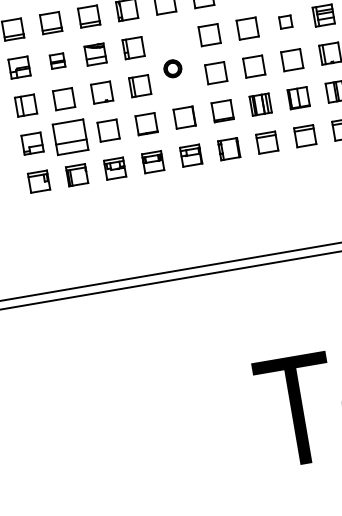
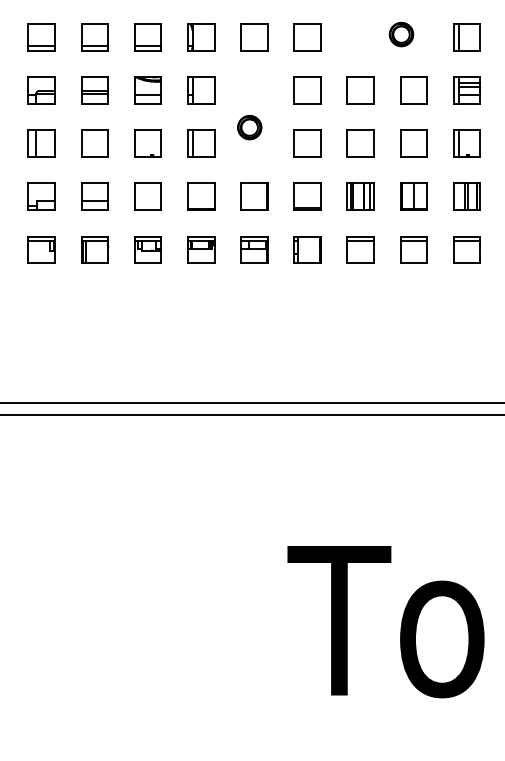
part: (285, 22) -> (413, 90), size x1.67
part: (57, 61) -> (94, 90), size x1.43
part: (70, 137) -> (94, 196), size x0.62

